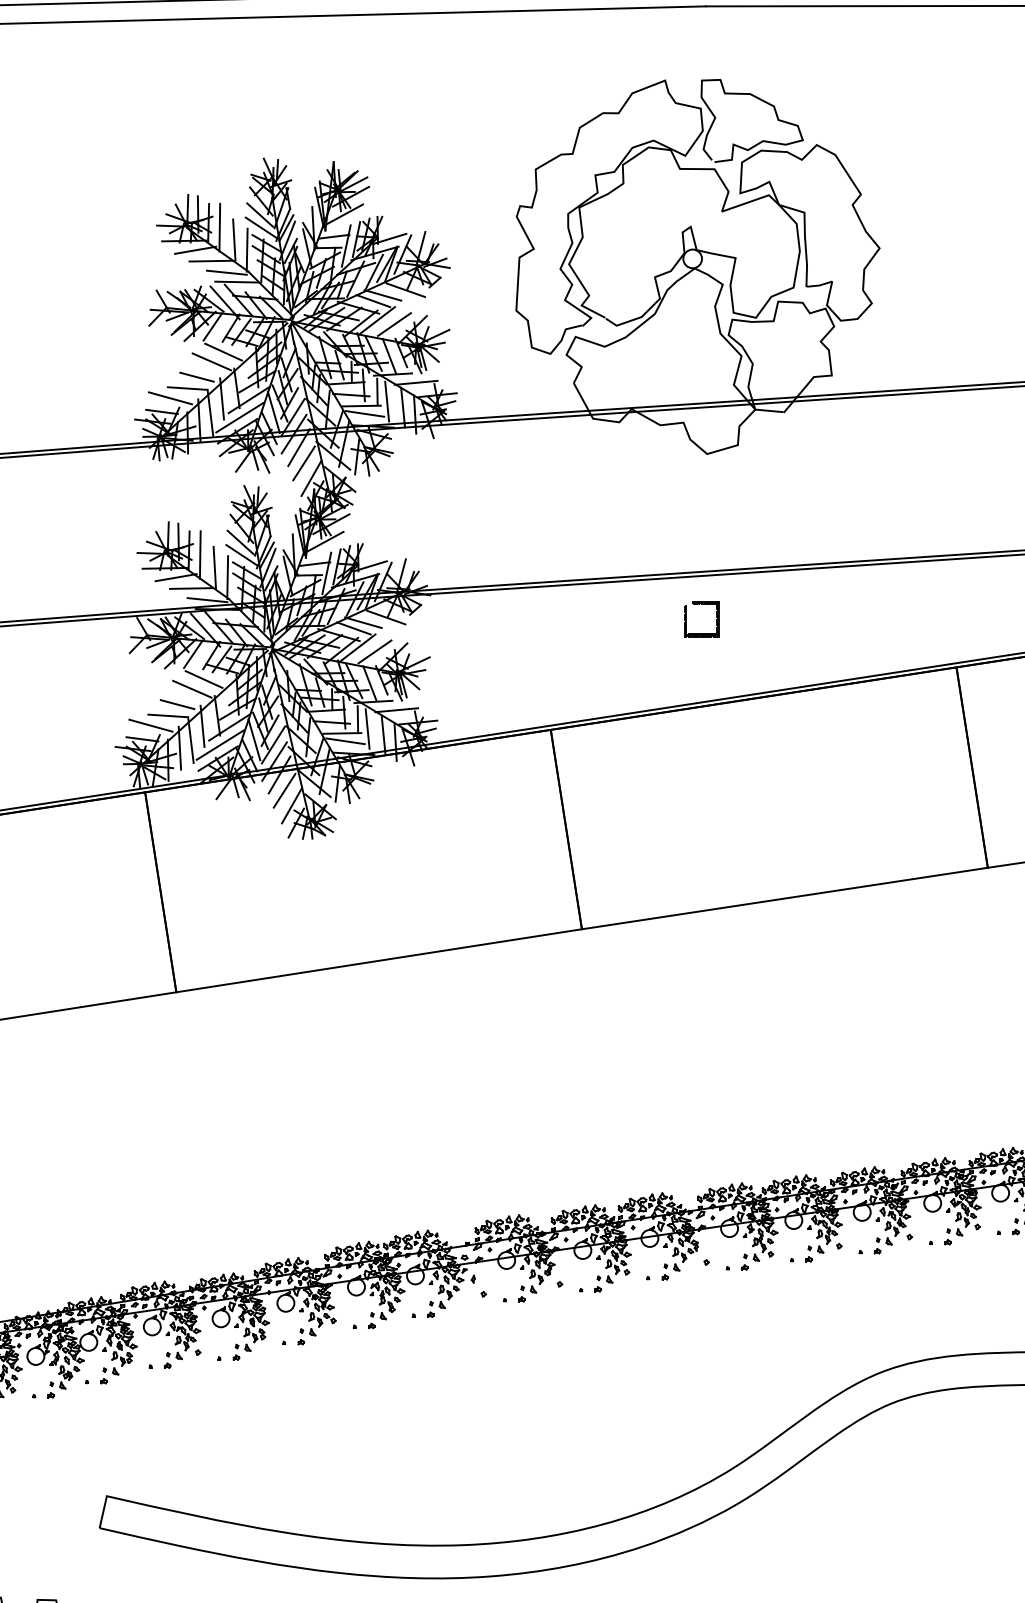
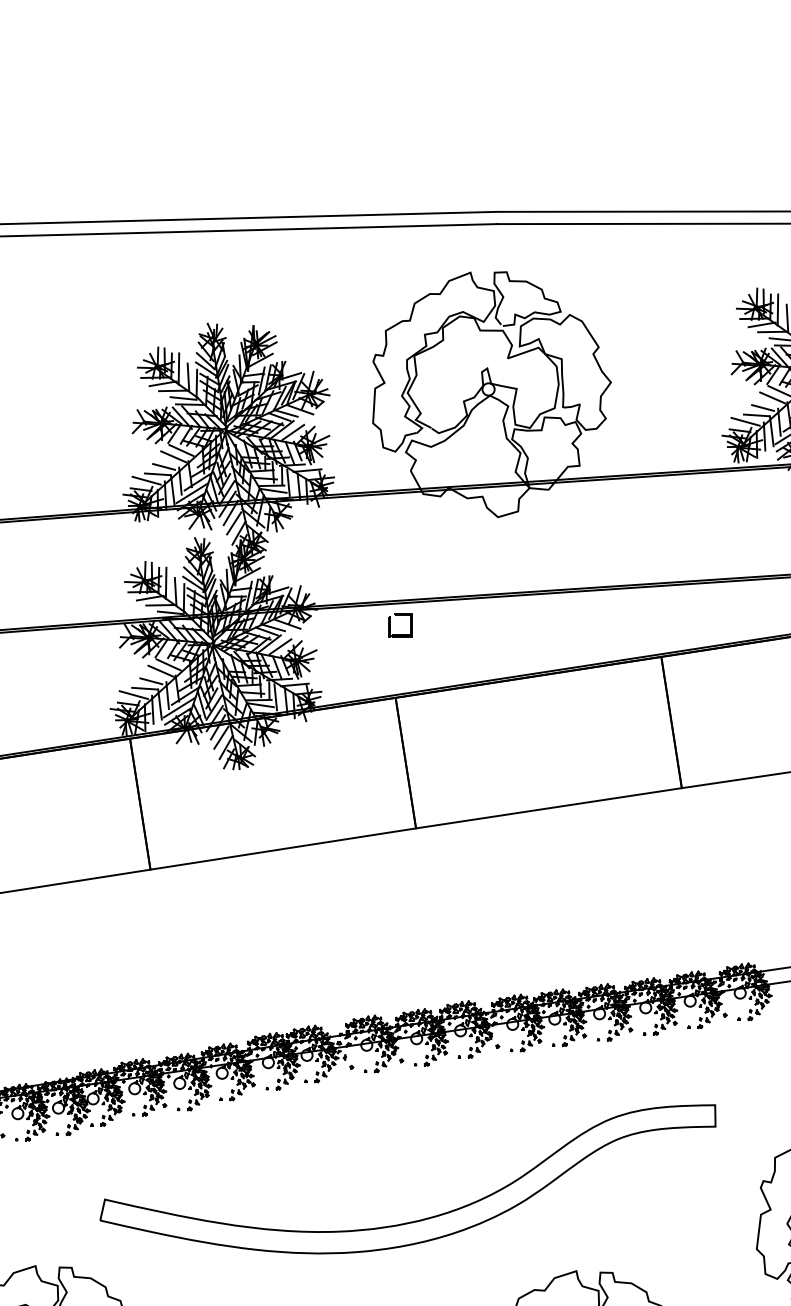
part: (701, 633) -> (400, 634), moved

